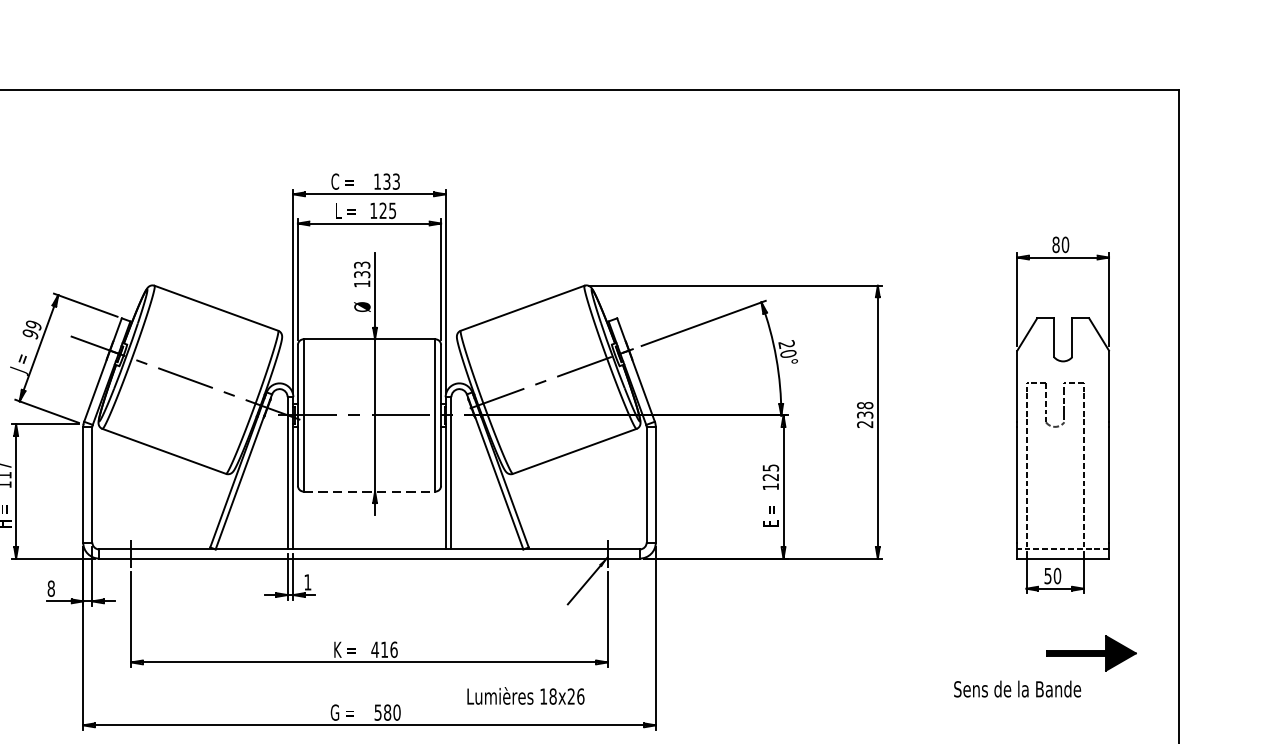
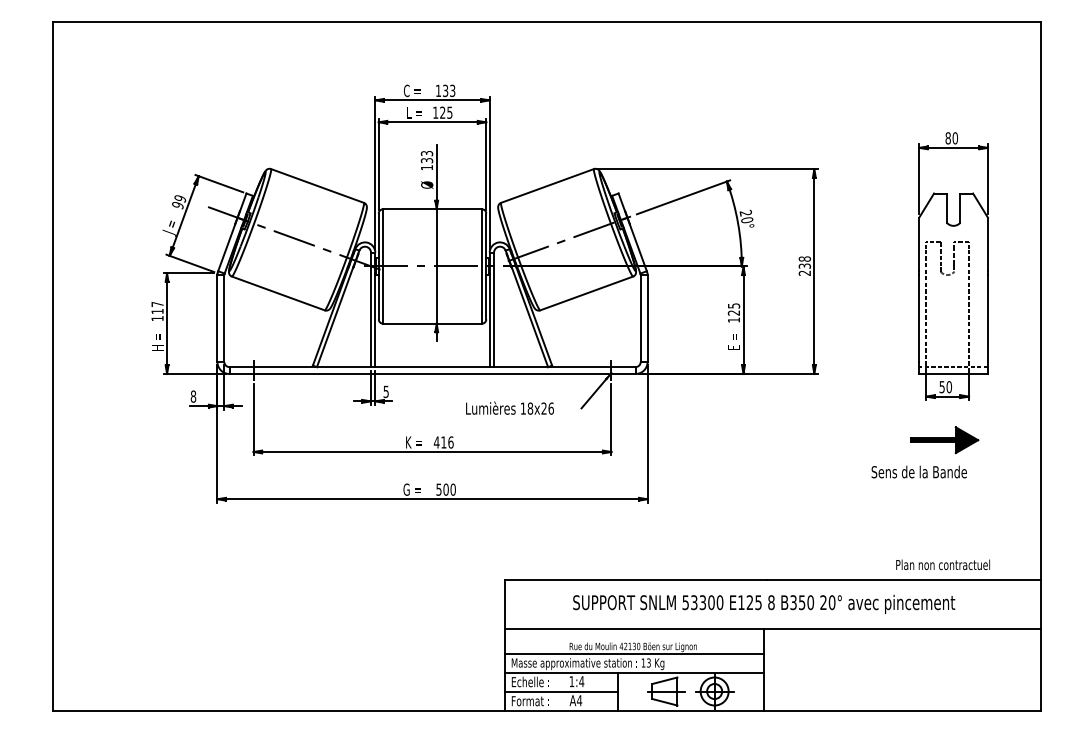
line: (370, 491) -> (433, 323), dashed -> solid
text: (306, 581) -> (385, 391), 1 -> 5
part: (1091, 653) -> (944, 440), moved
text: (525, 695) -> (509, 407), moved
text: (386, 712) -> (445, 489), 580 -> 500

